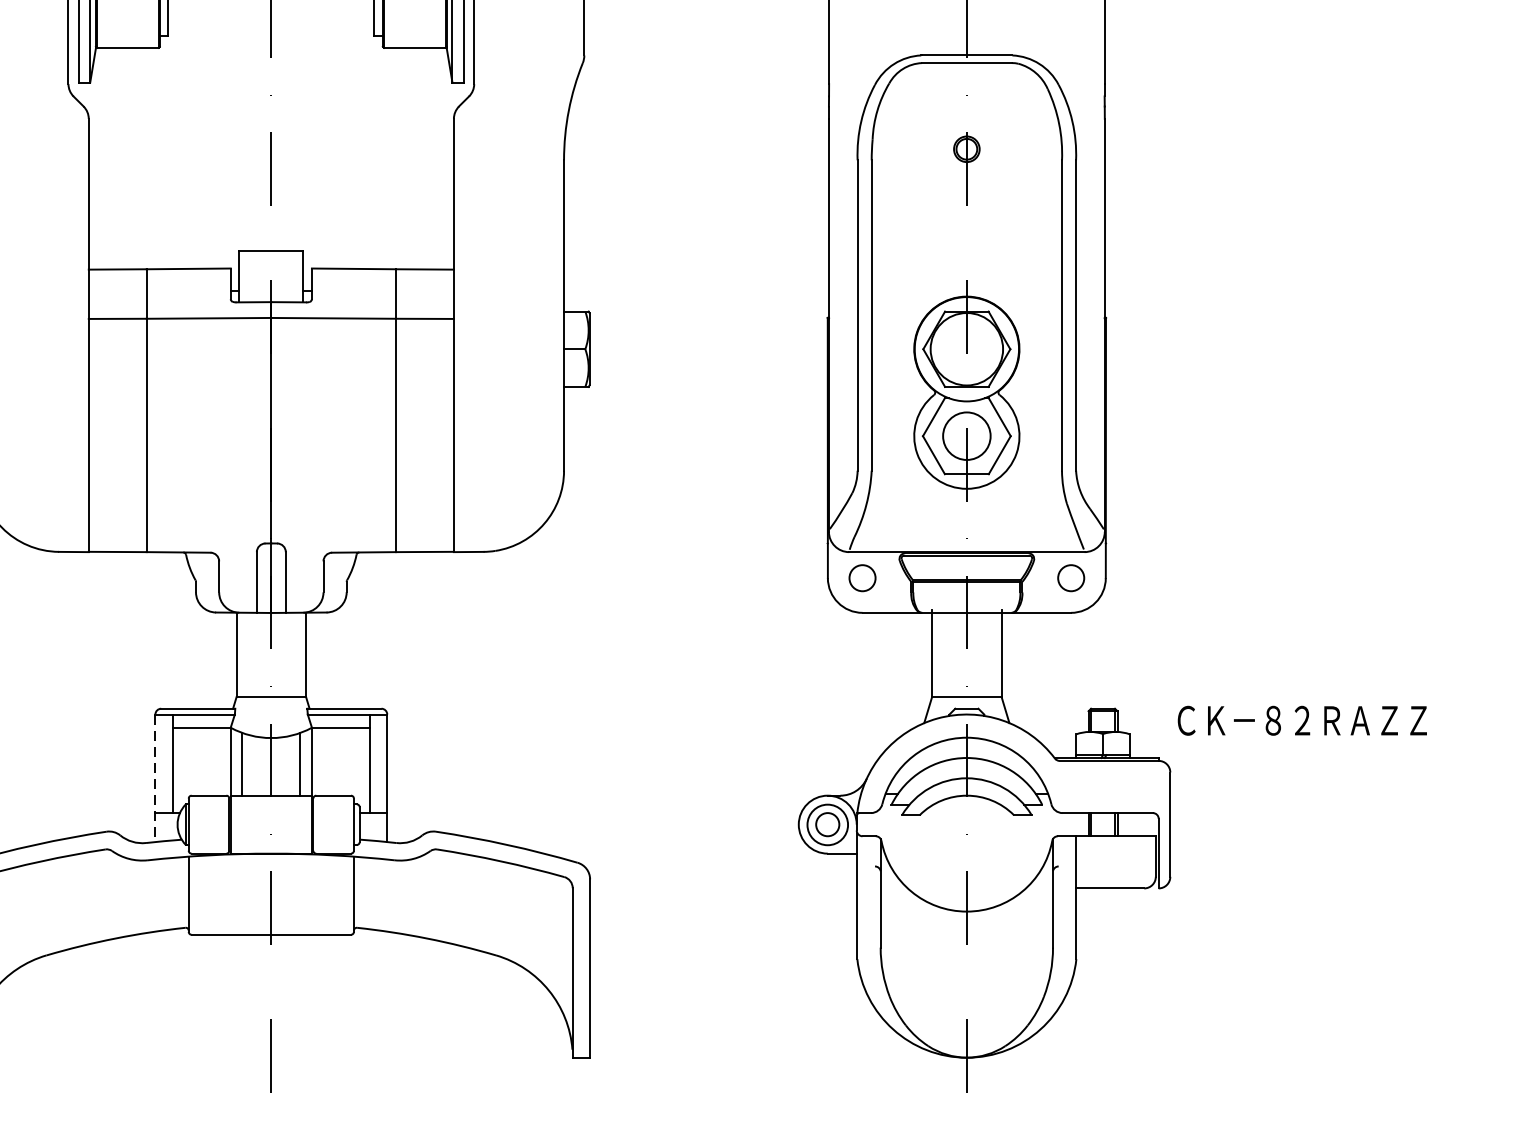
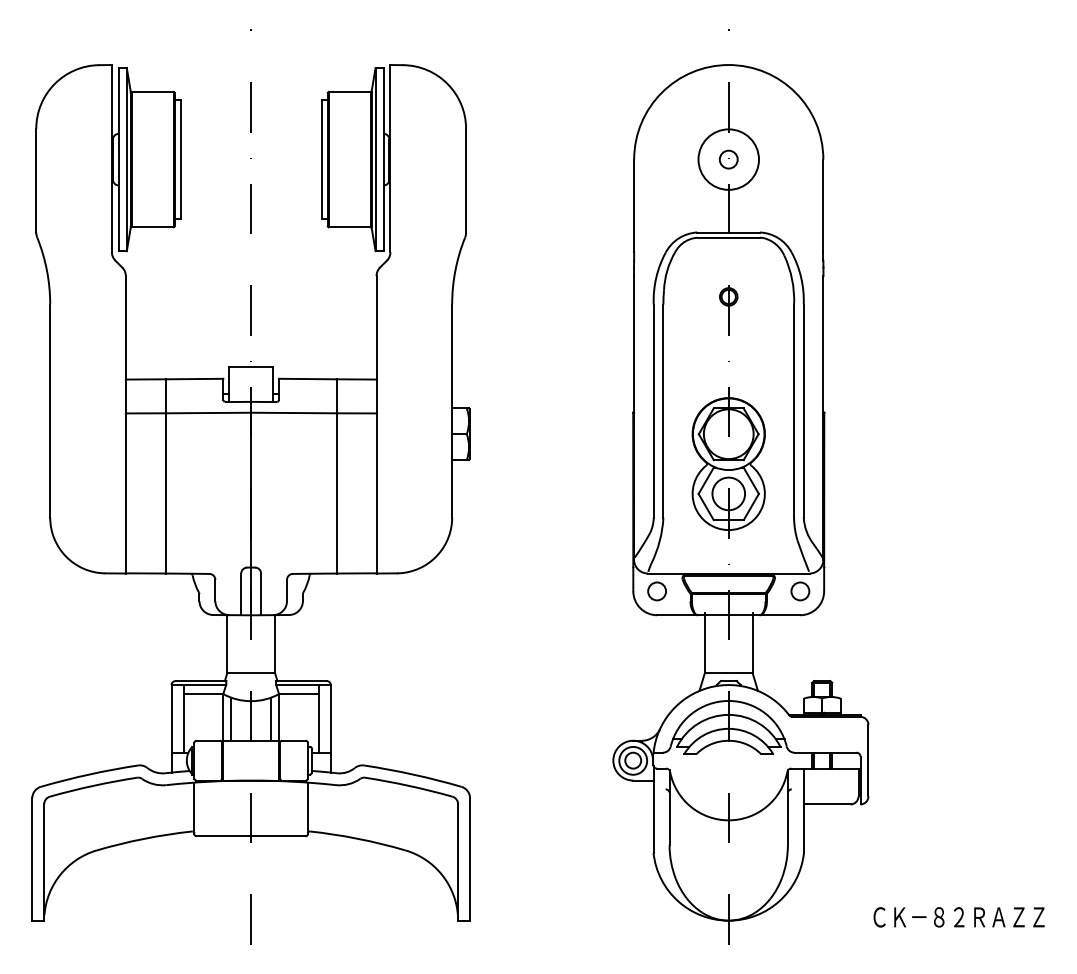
text: (1301, 721) -> (958, 917), moved
line: (155, 777) -> (171, 728), dashed -> solid

